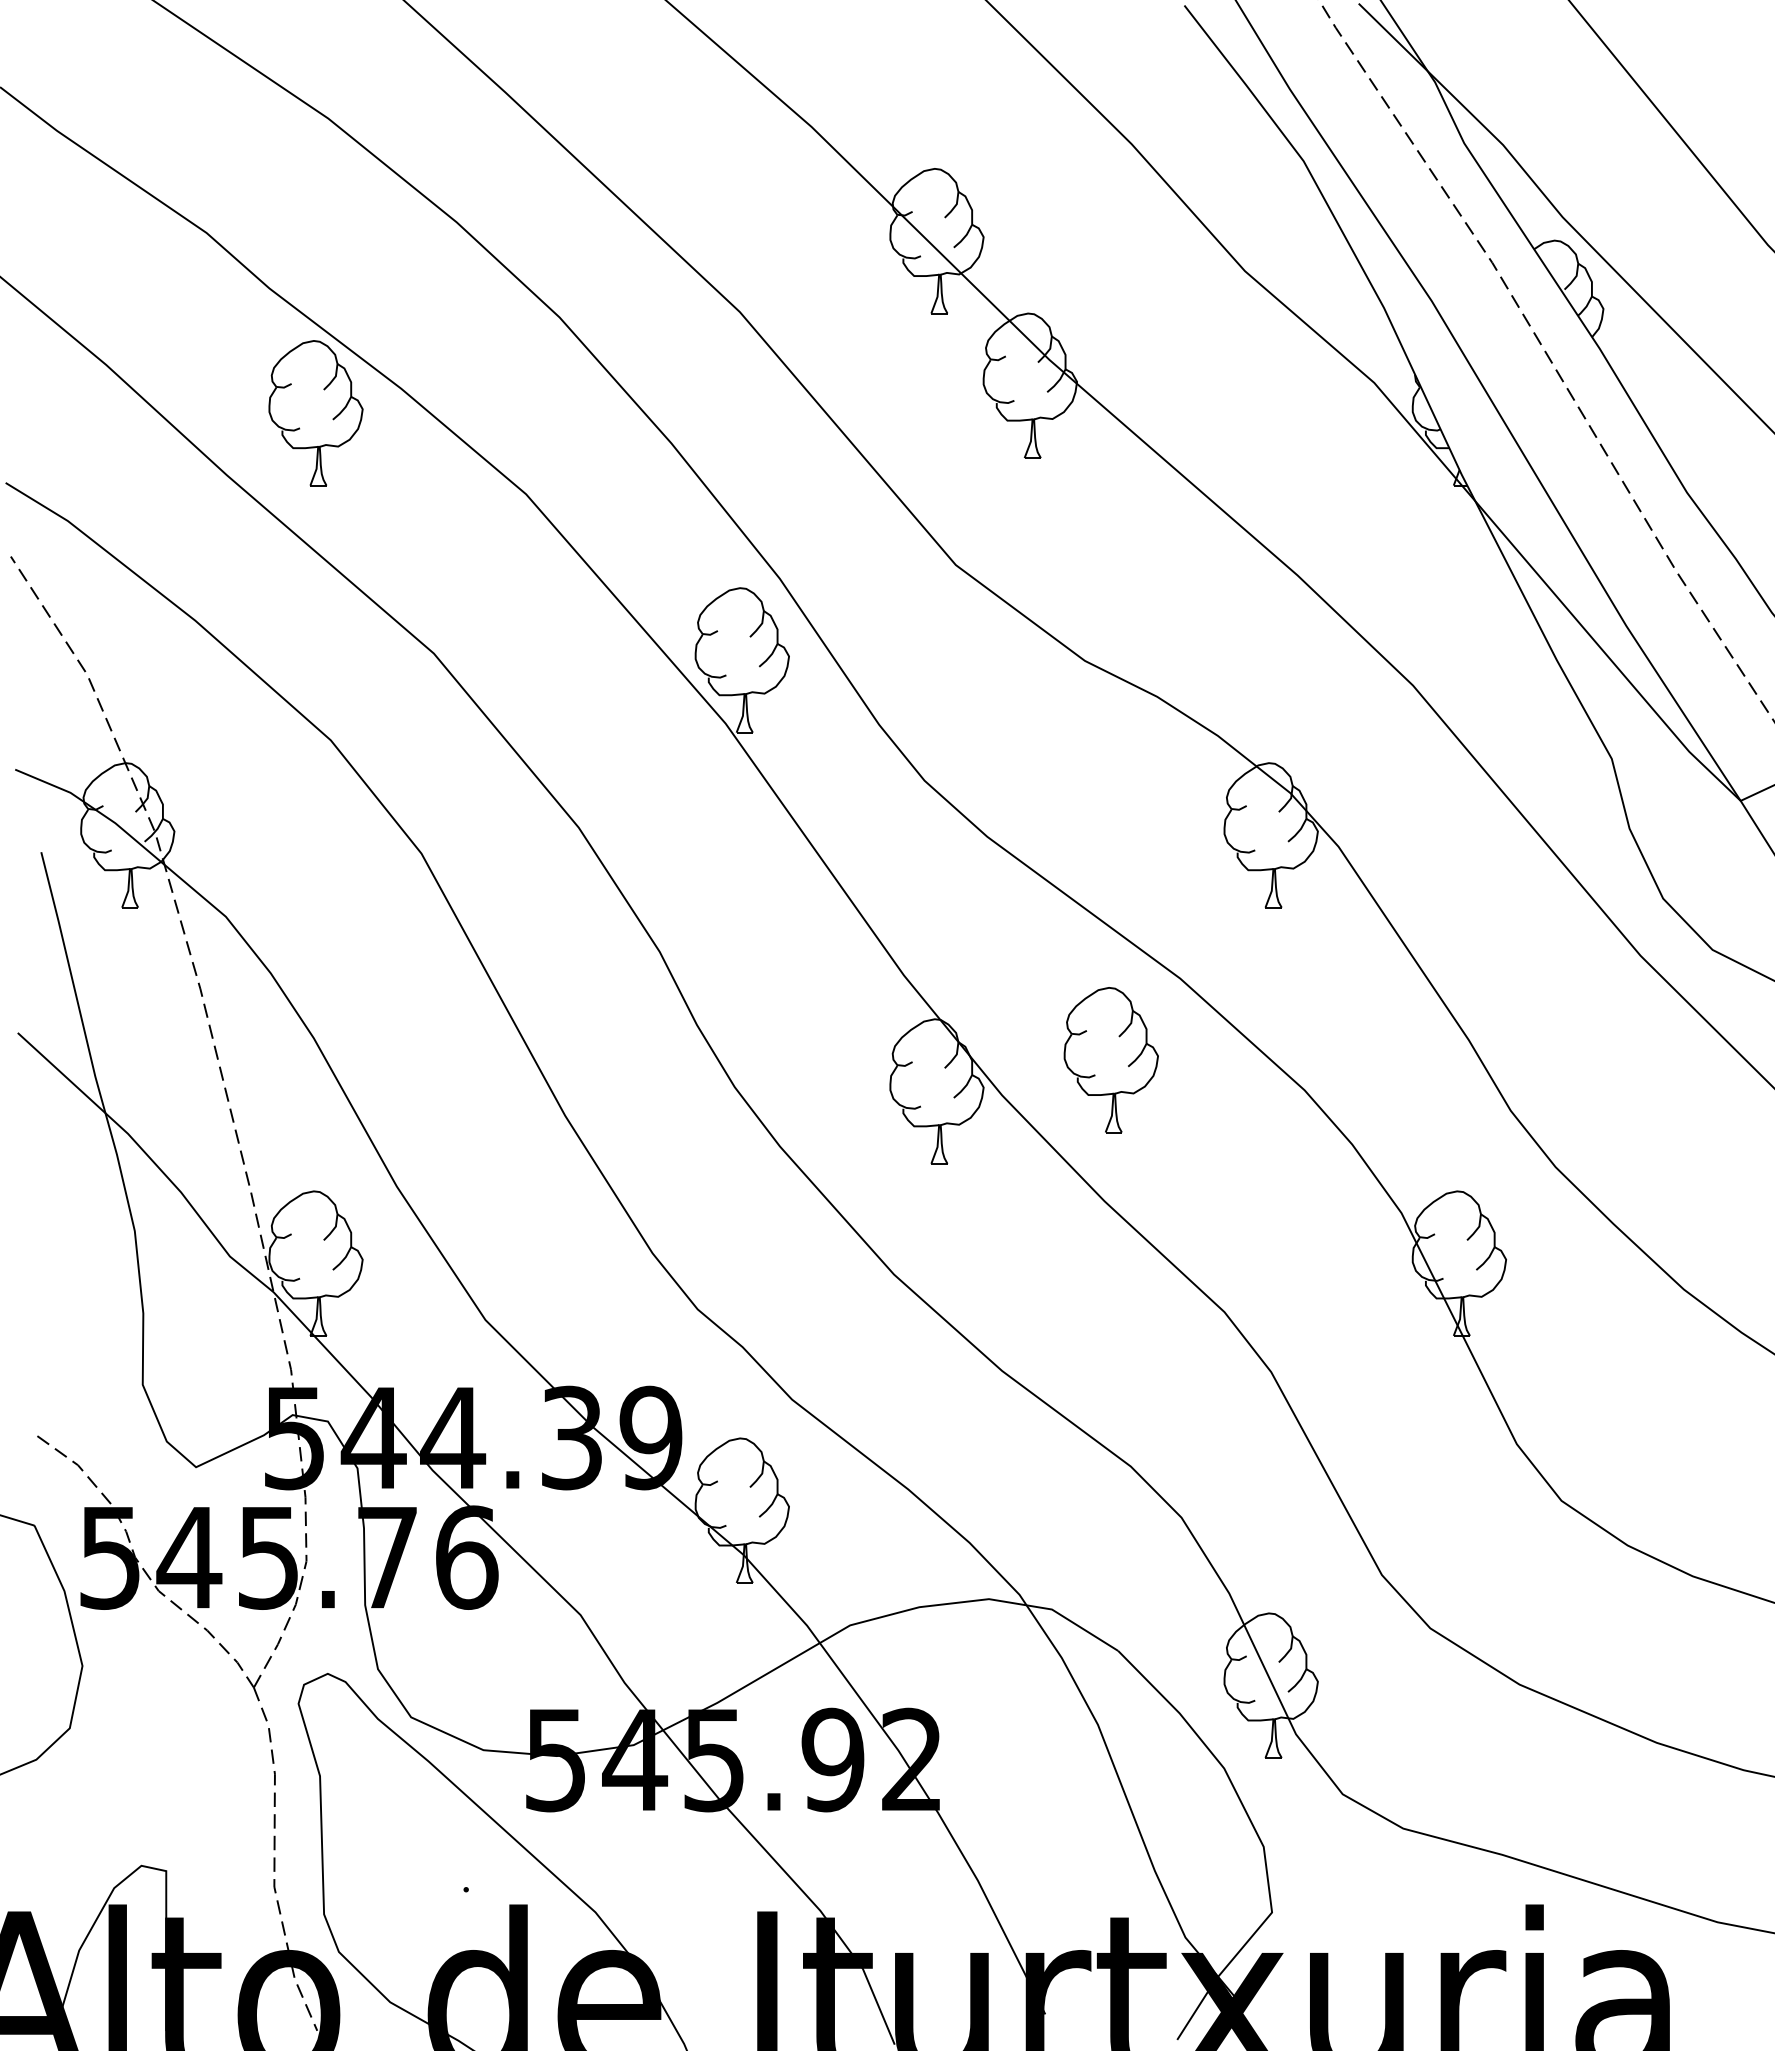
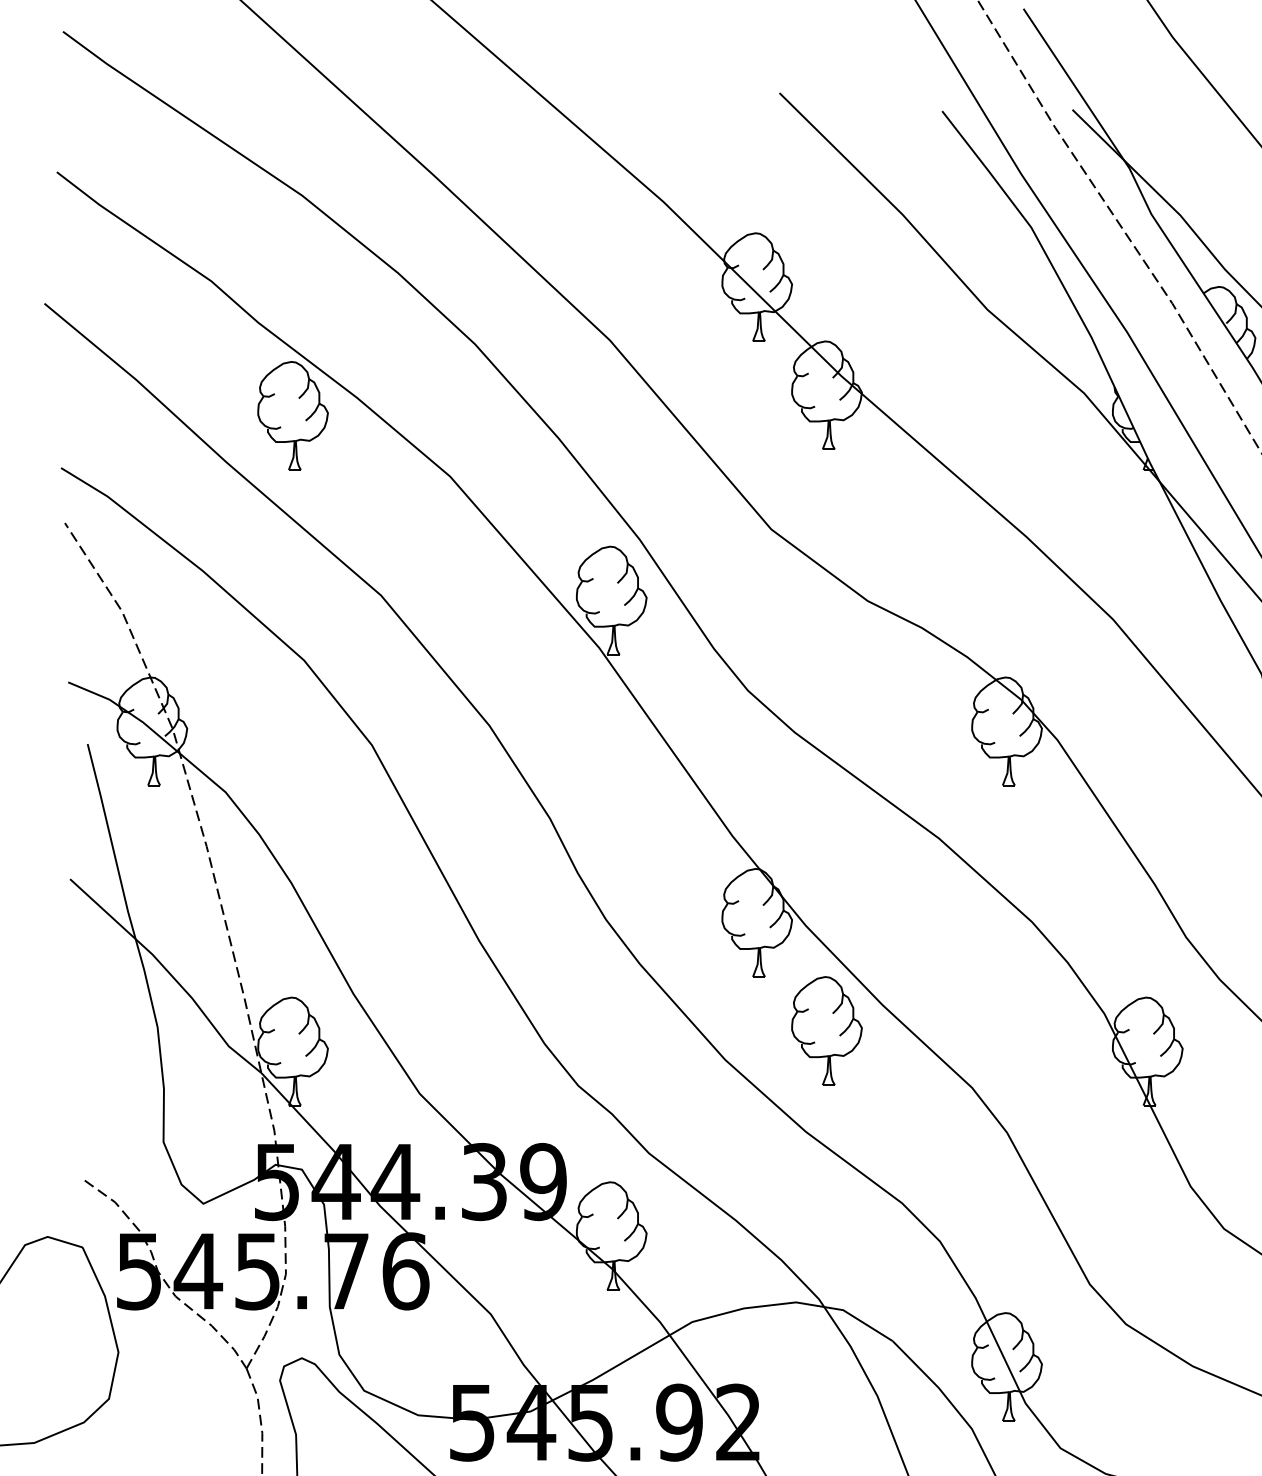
part: (1110, 1060) -> (826, 1031), moved

